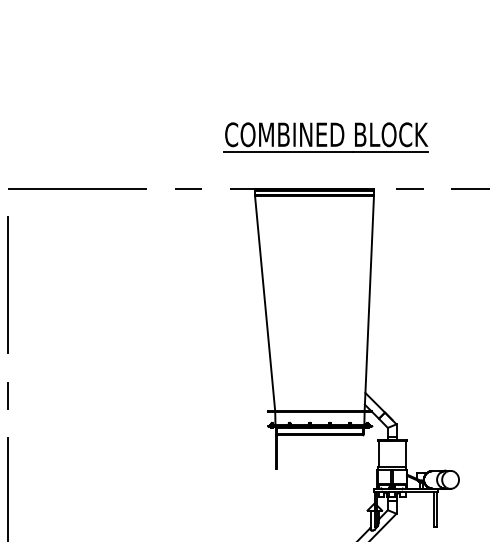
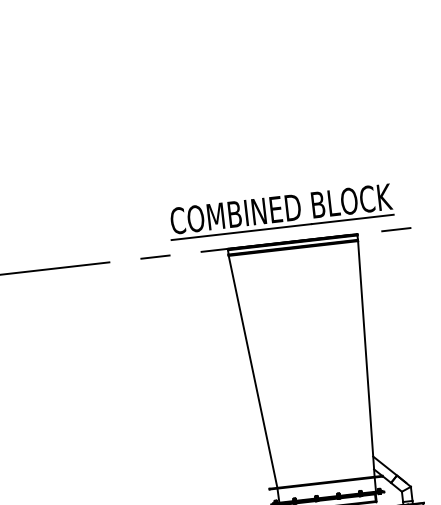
part: (325, 137) -> (280, 212), moved

